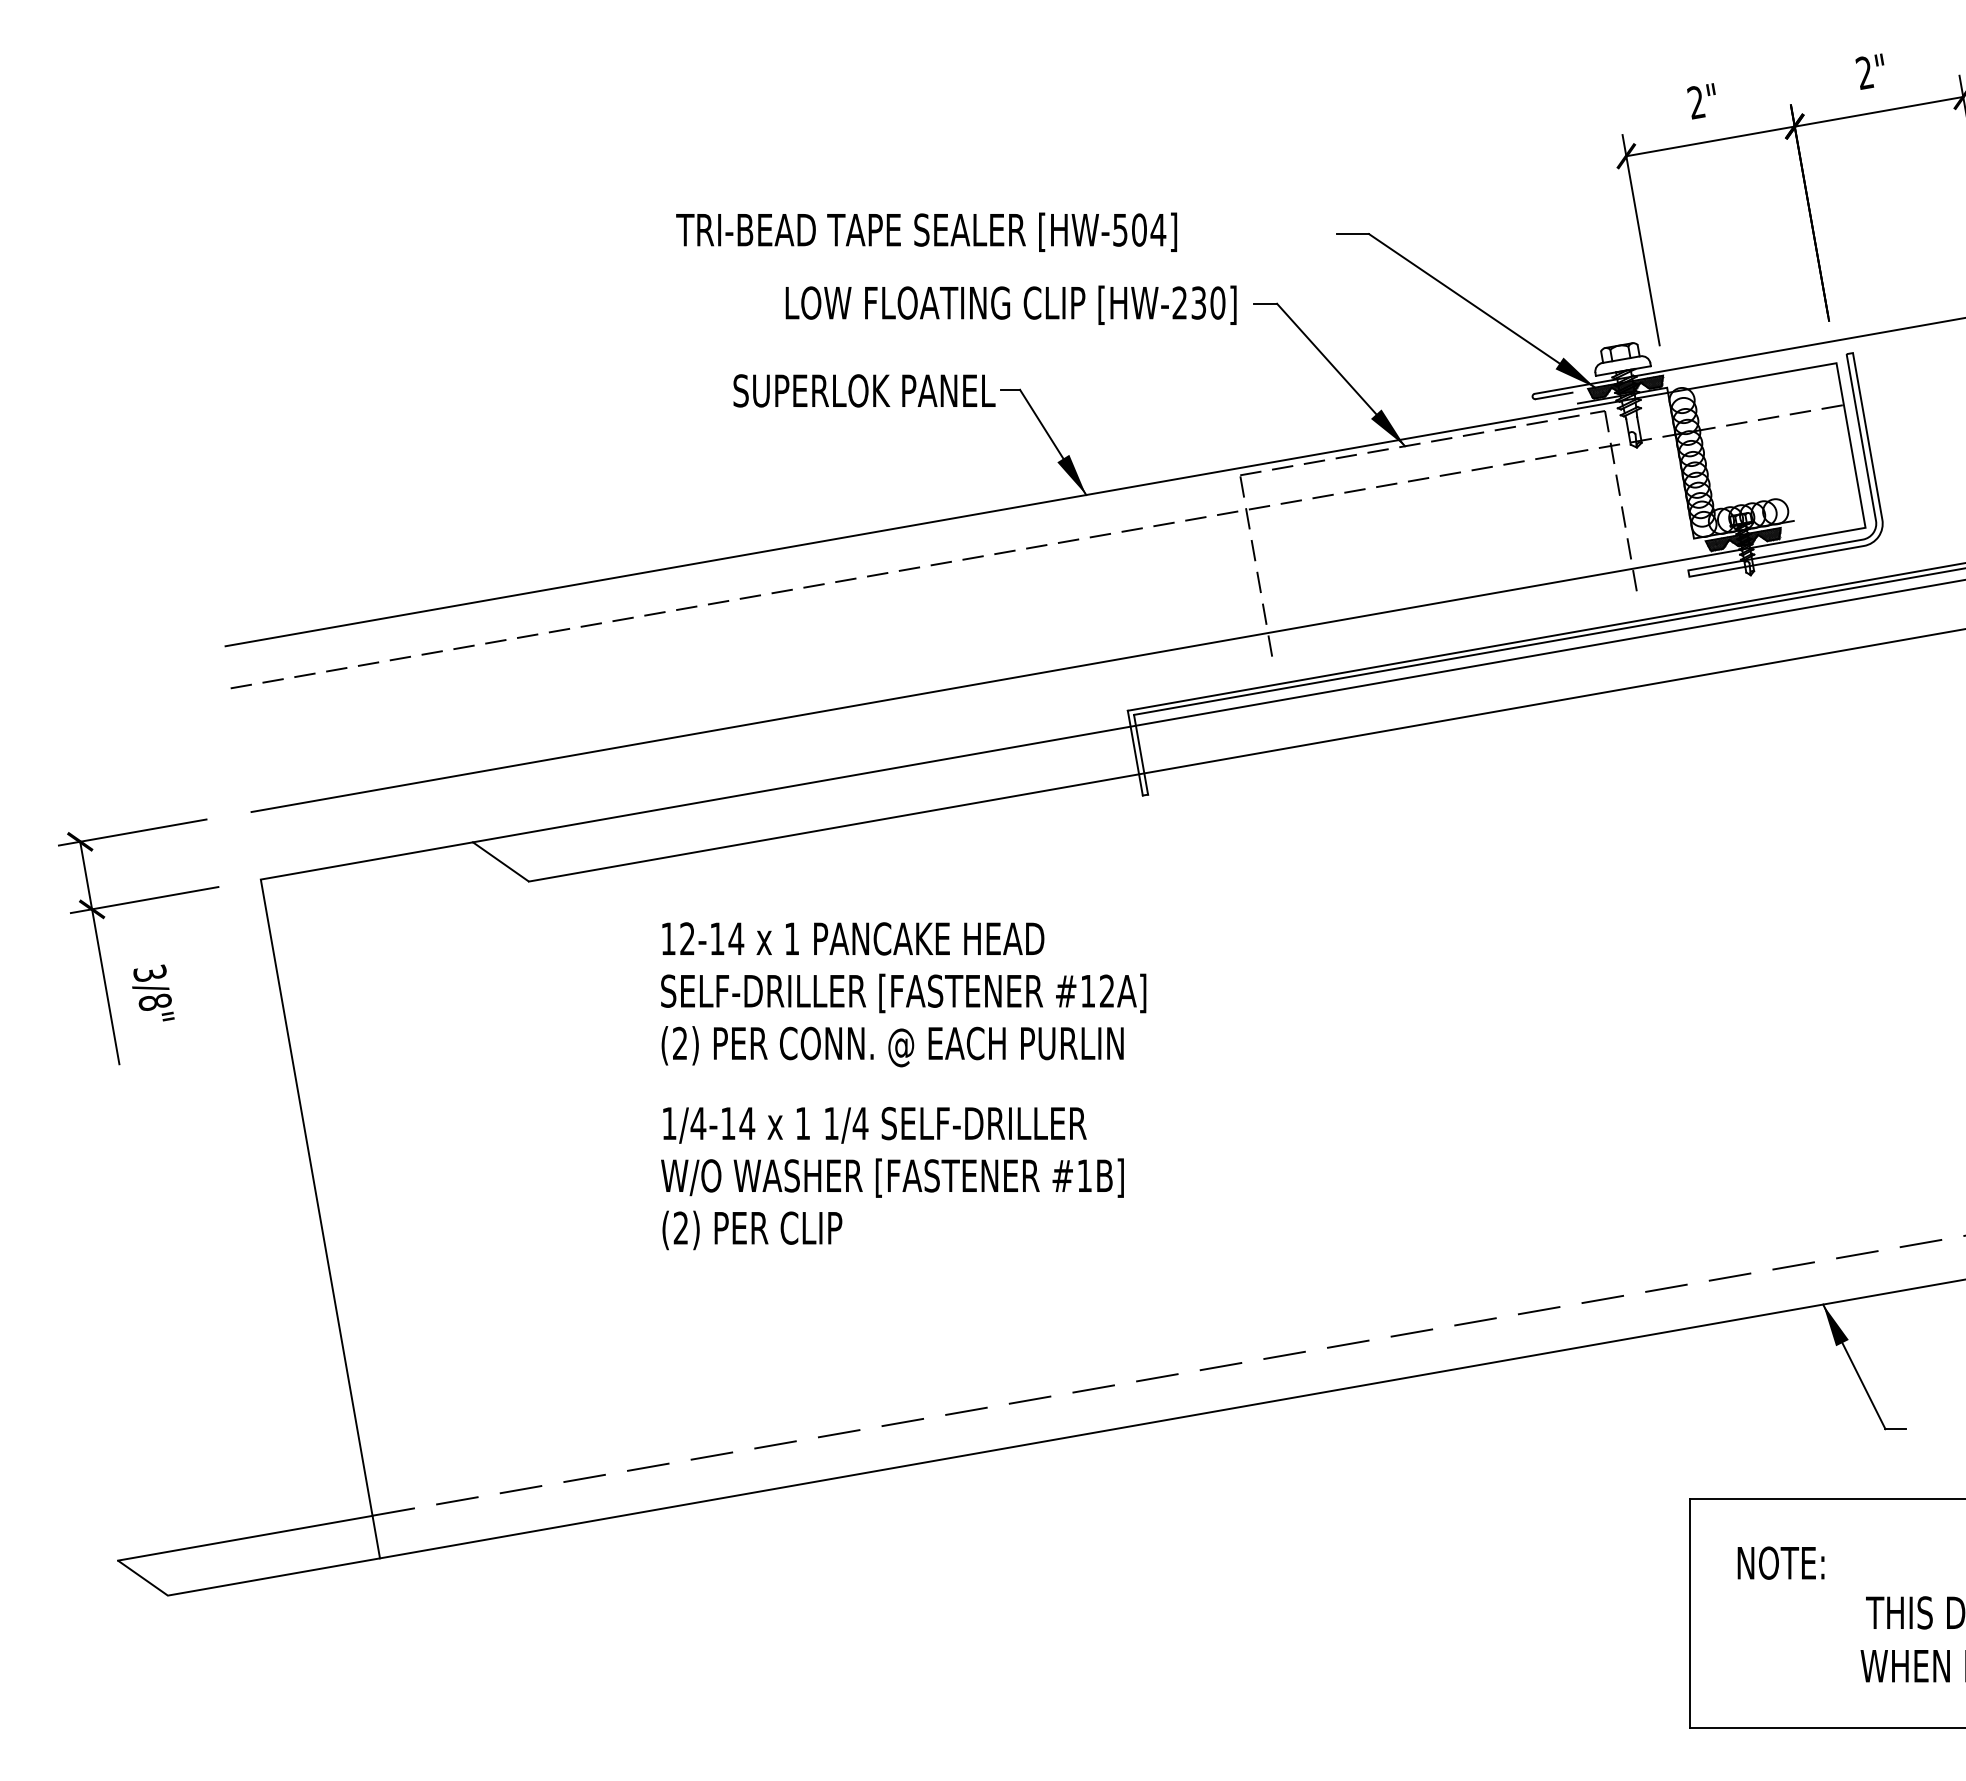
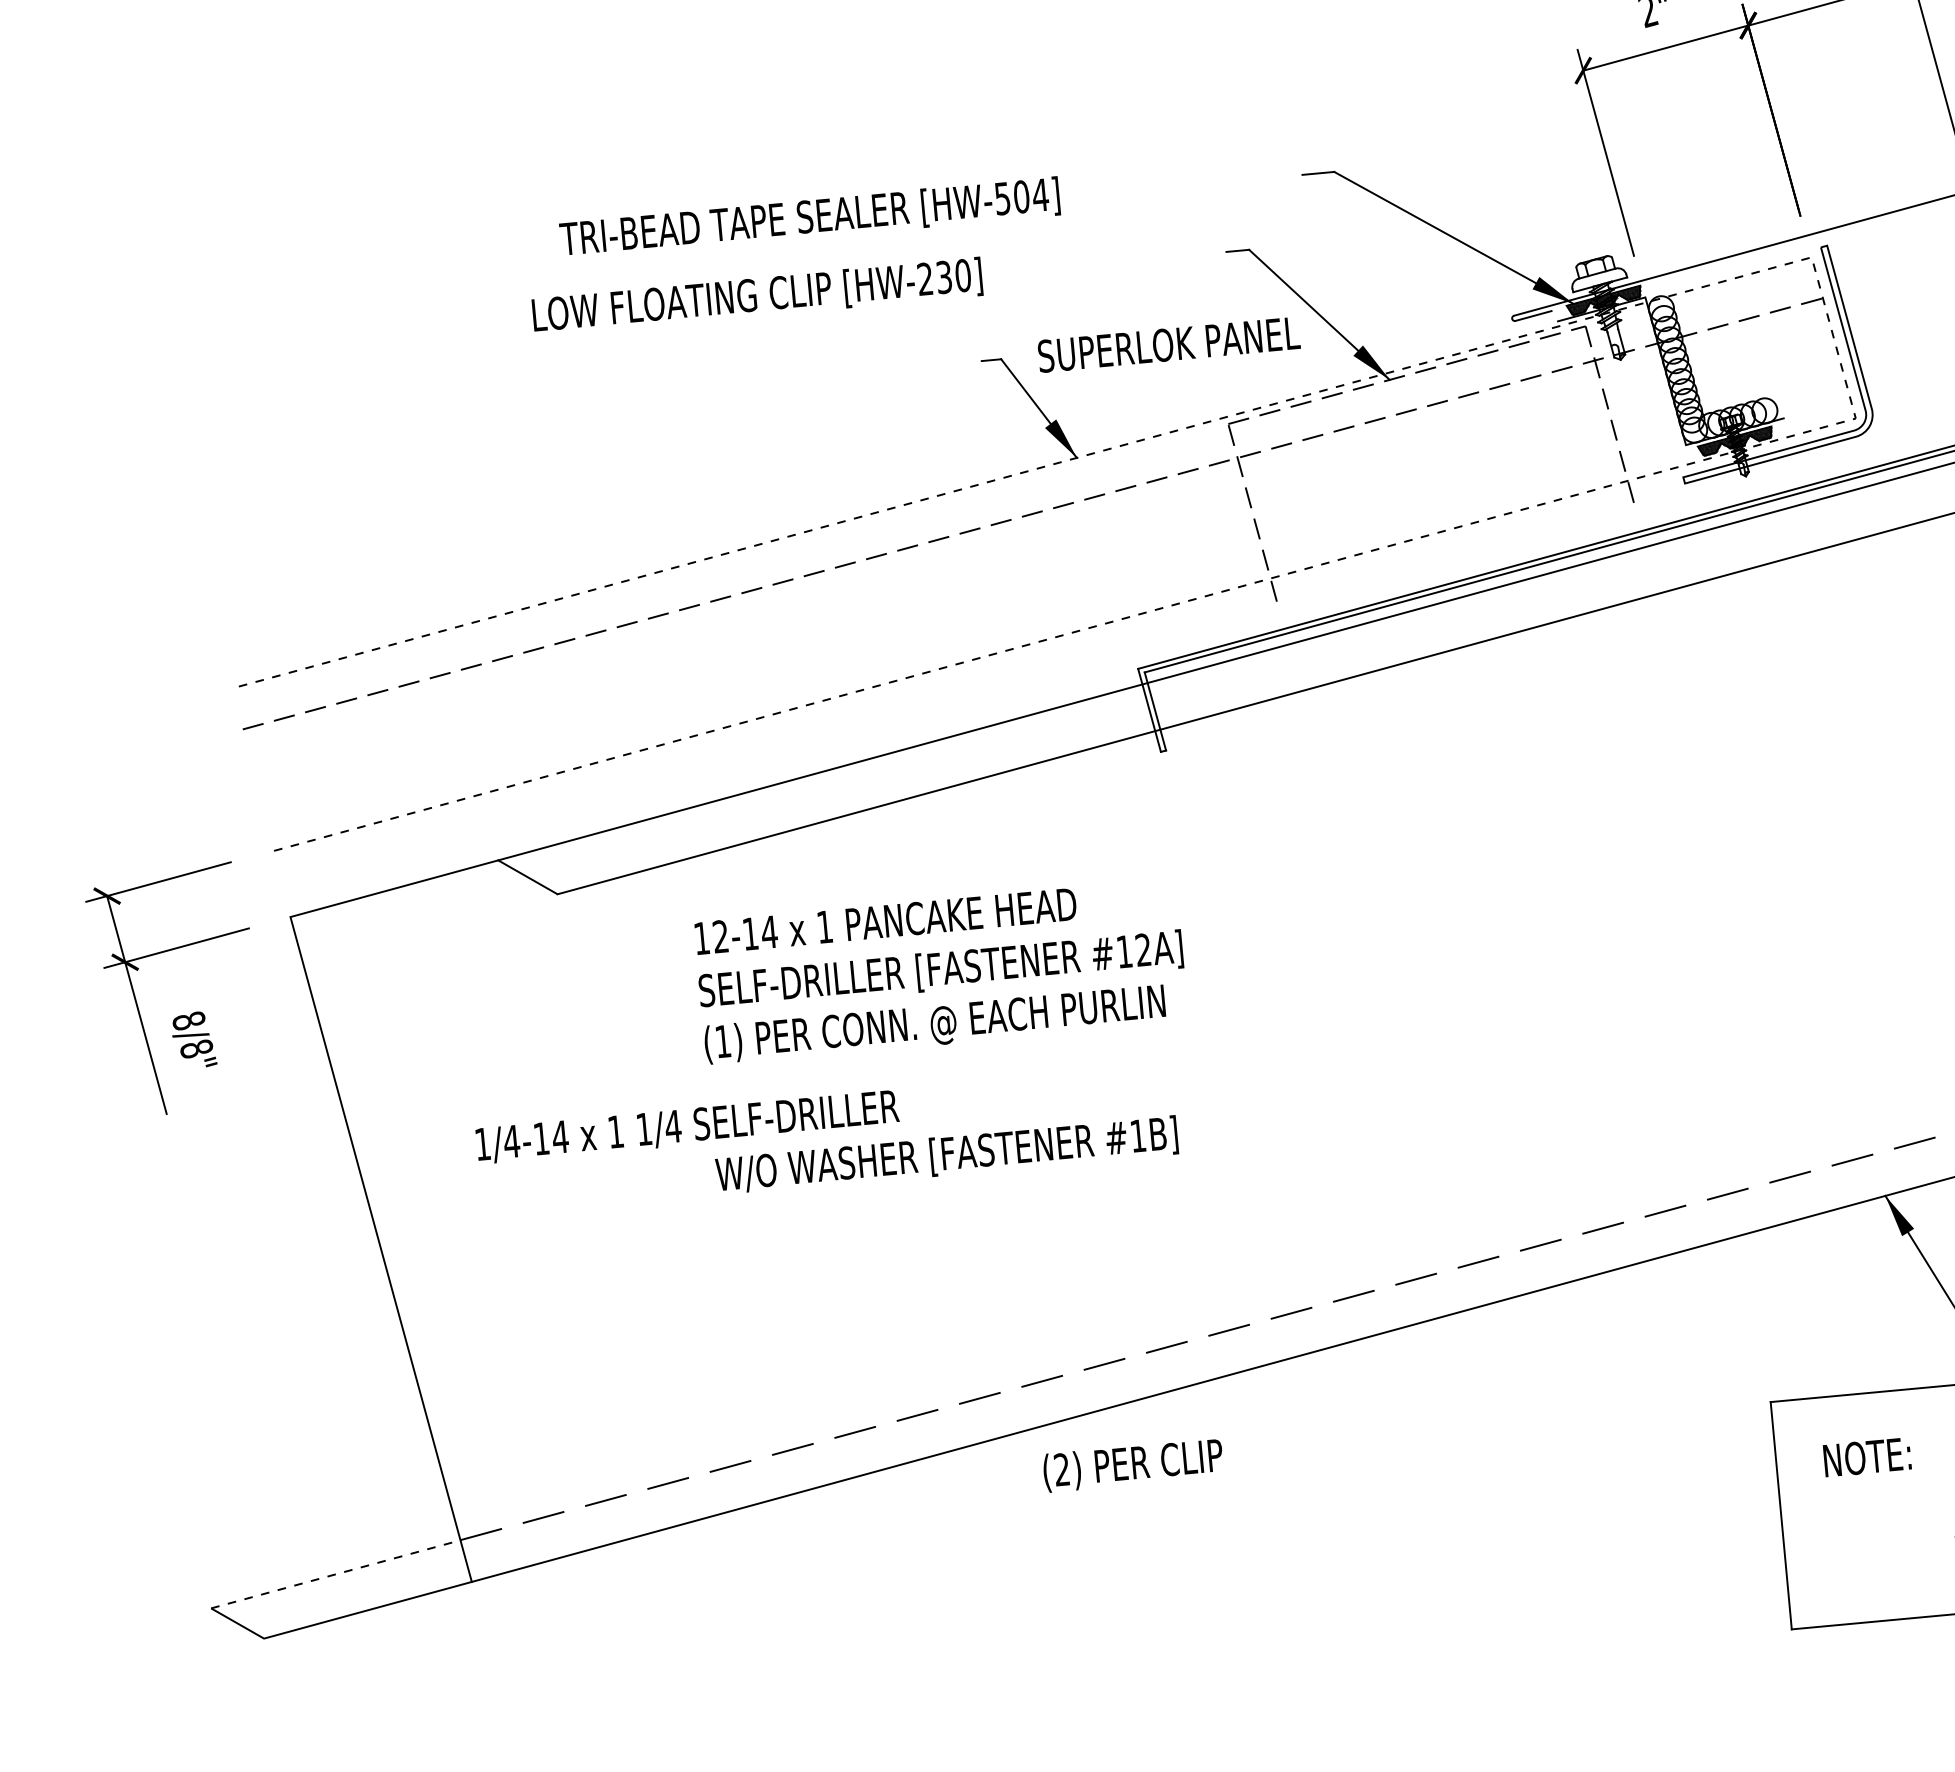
text: (926, 231) -> (809, 218), moved
text: (1010, 304) -> (756, 296), moved
text: (864, 390) -> (1168, 344), moved
line: (1851, 446) -> (1834, 338), solid -> dashed
text: (149, 973) -> (188, 1020), 3/8" -> 8/8"
text: (679, 1042) -> (722, 1040), (2) -> (1)
text: (874, 1124) -> (687, 1126), moved
text: (752, 1230) -> (1133, 1465), moved
line: (245, 1538) -> (336, 1574), solid -> dashed

